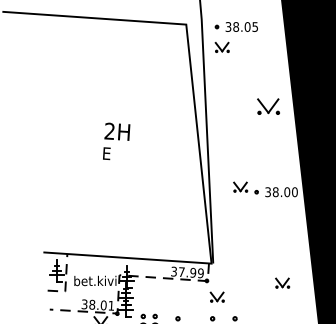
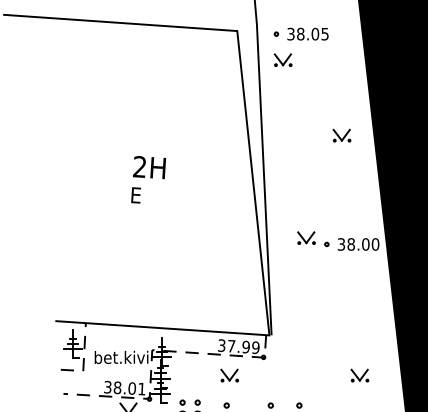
part: (268, 106) -> (341, 135), size x0.62
part: (282, 282) -> (359, 374), moved
part: (216, 296) -> (228, 374), moved

